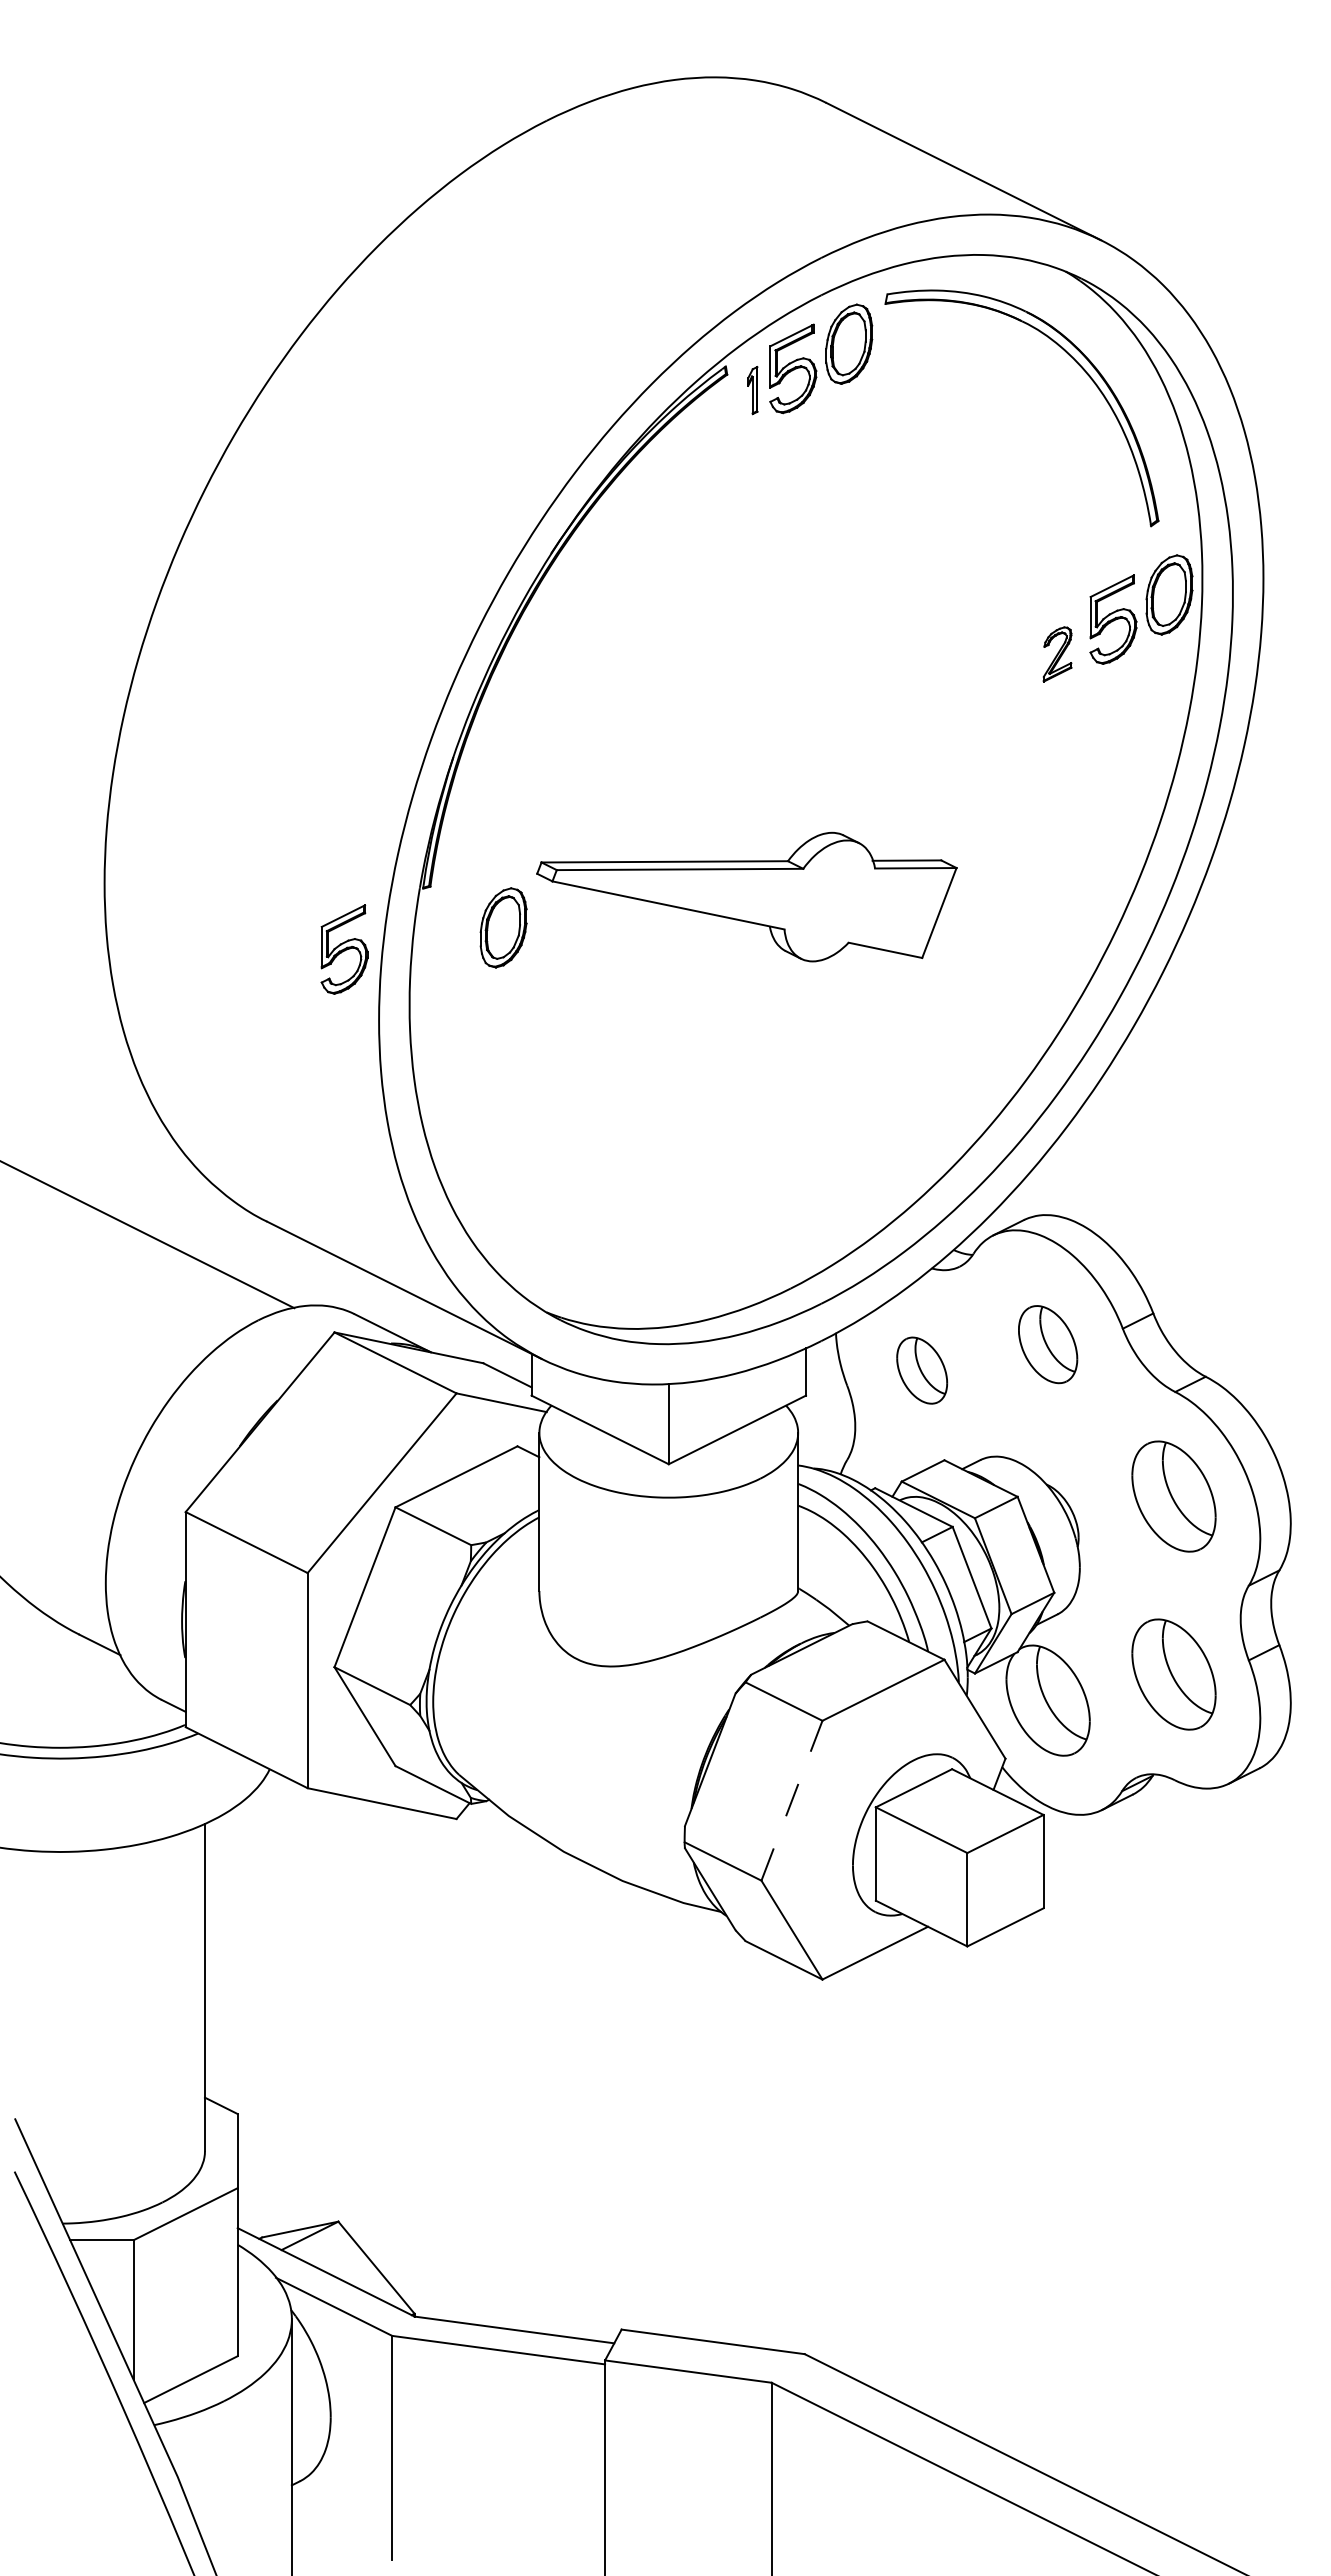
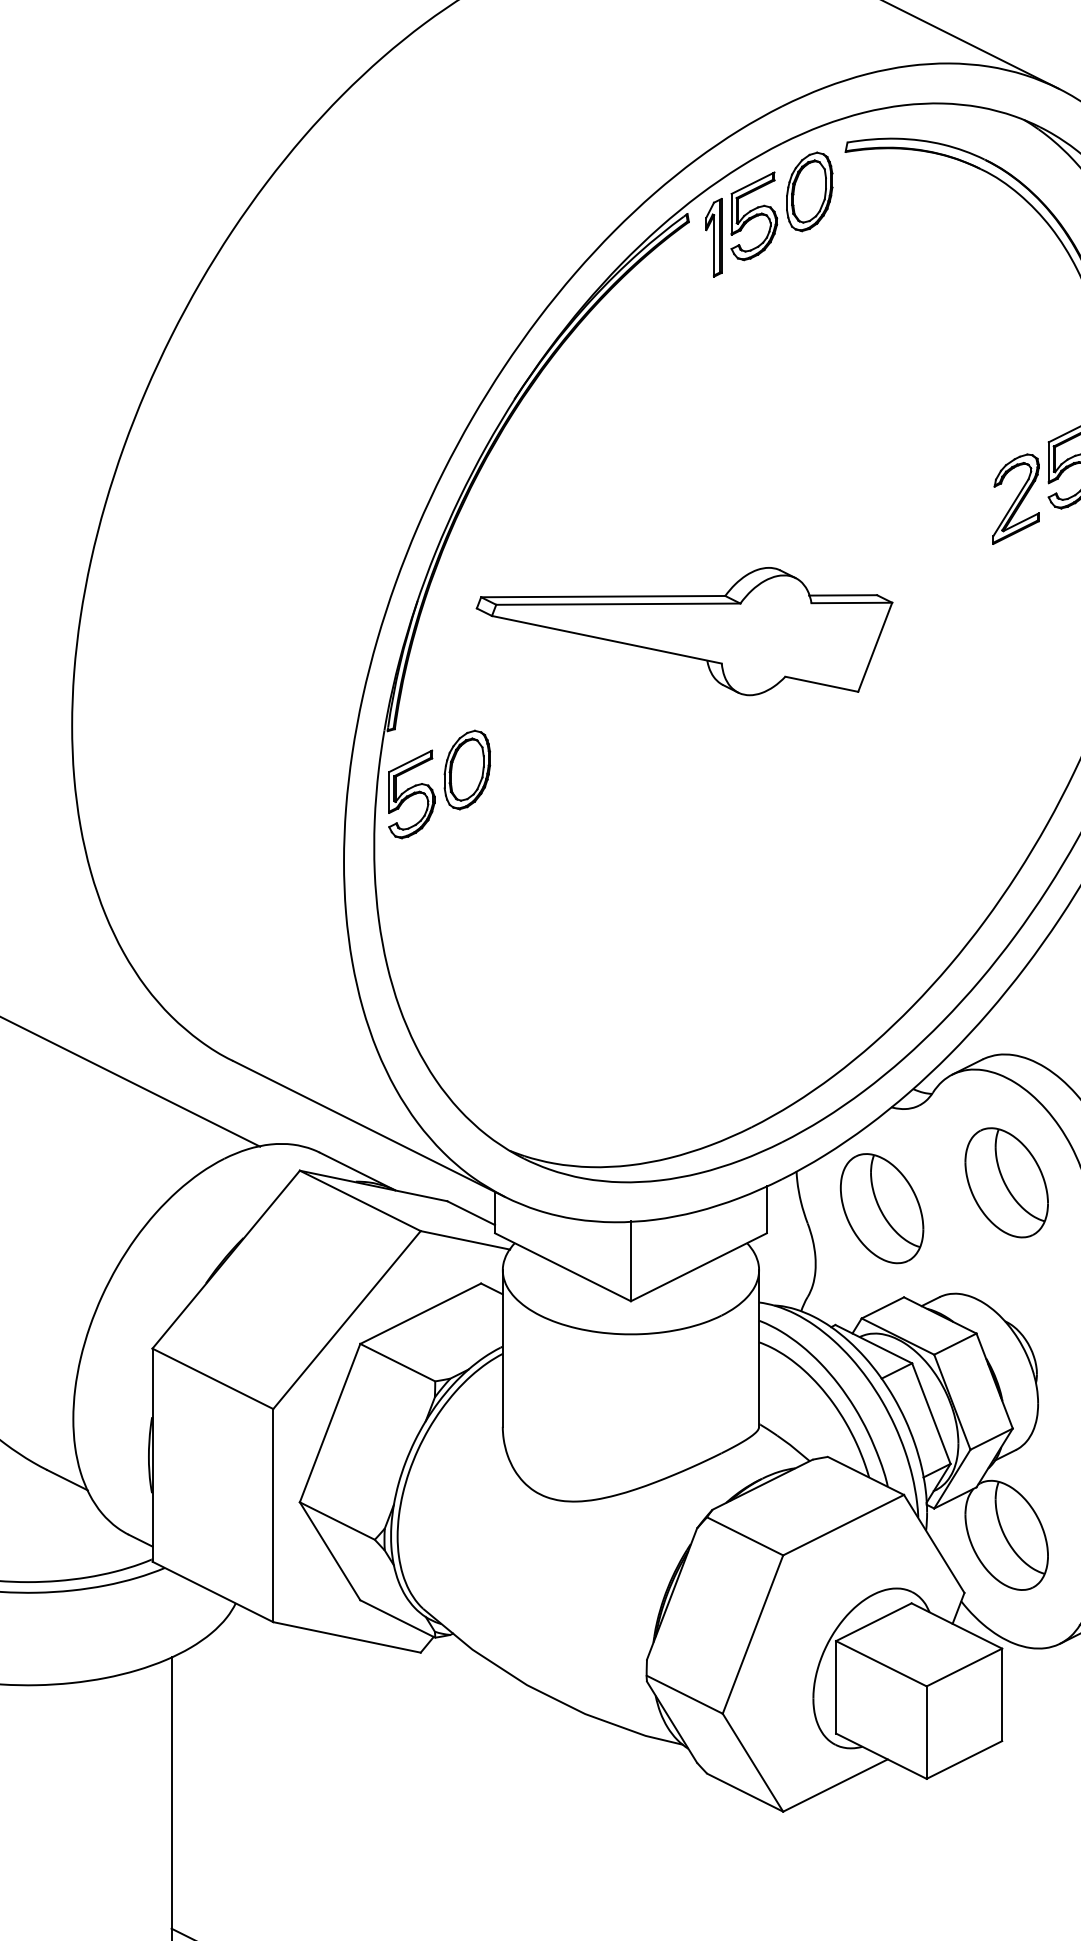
part: (752, 390) -> (713, 237), size x1.67
part: (1057, 654) -> (1015, 499), size x1.67
part: (746, 896) -> (684, 630), moved
part: (344, 949) -> (411, 794), moved
part: (1047, 1344) -> (1006, 1182), size x1.43
part: (921, 1370) -> (881, 1208), size x1.67
line: (791, 1800) -> (752, 1634), dashed -> solid

